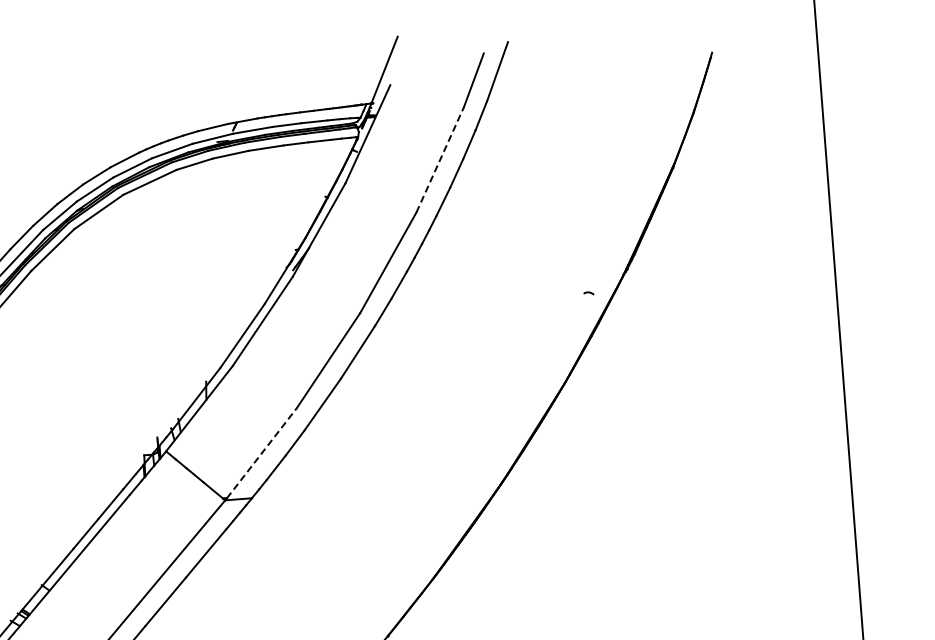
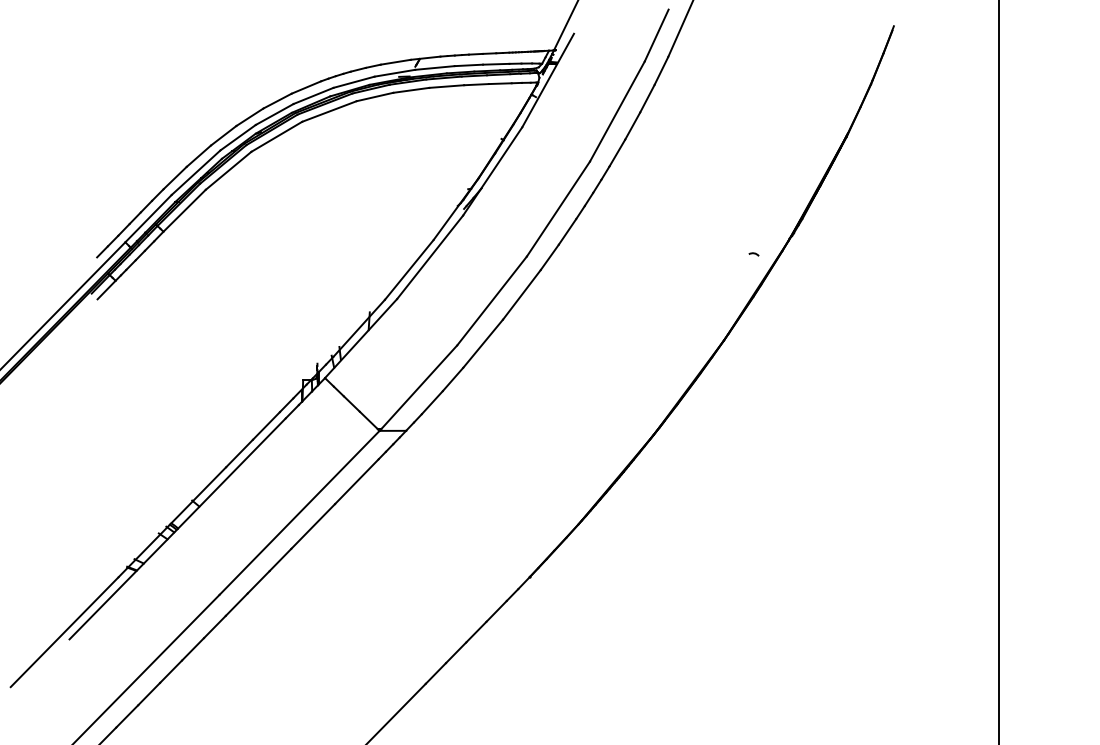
line: (440, 160) -> (617, 111), dashed -> solid
line: (261, 452) -> (419, 386), dashed -> solid

